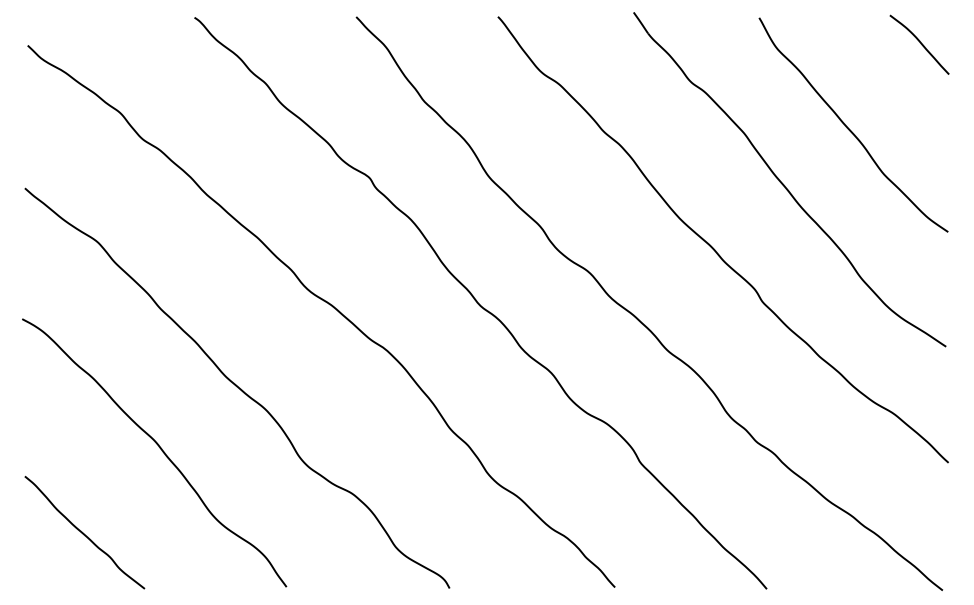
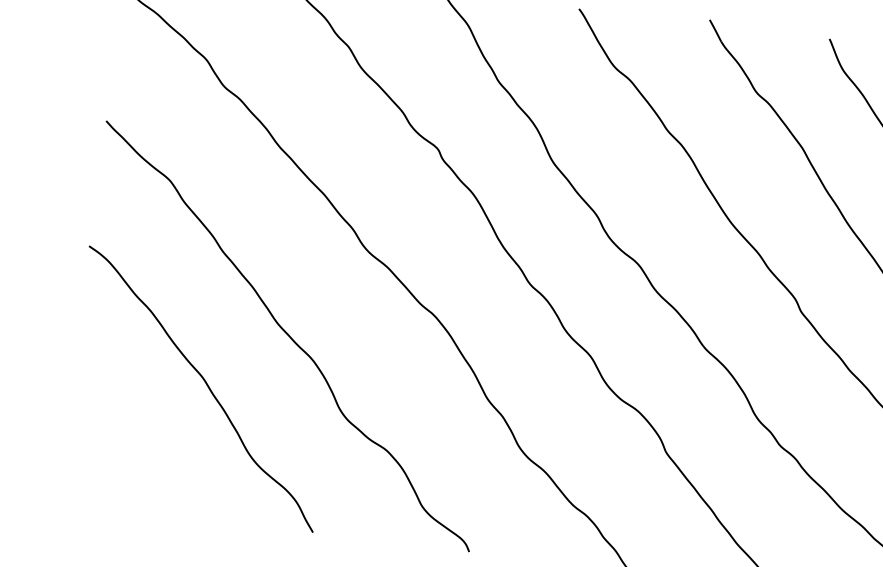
curve: (83, 532) -> (124, 457), removed

